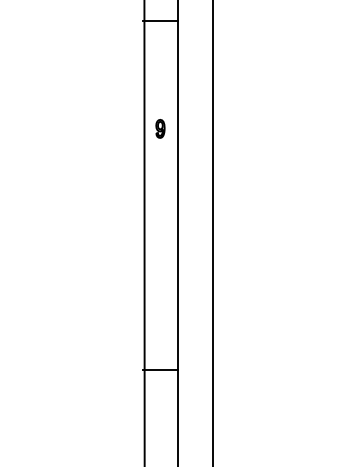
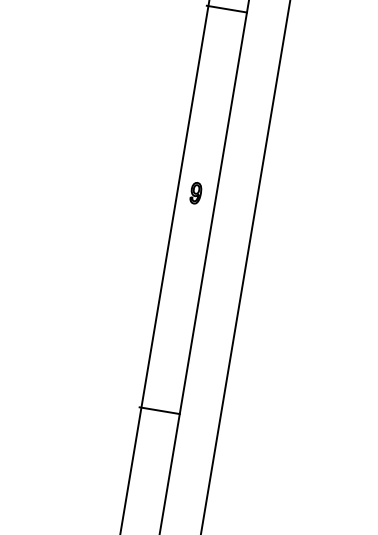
part: (160, 128) -> (196, 192), moved

